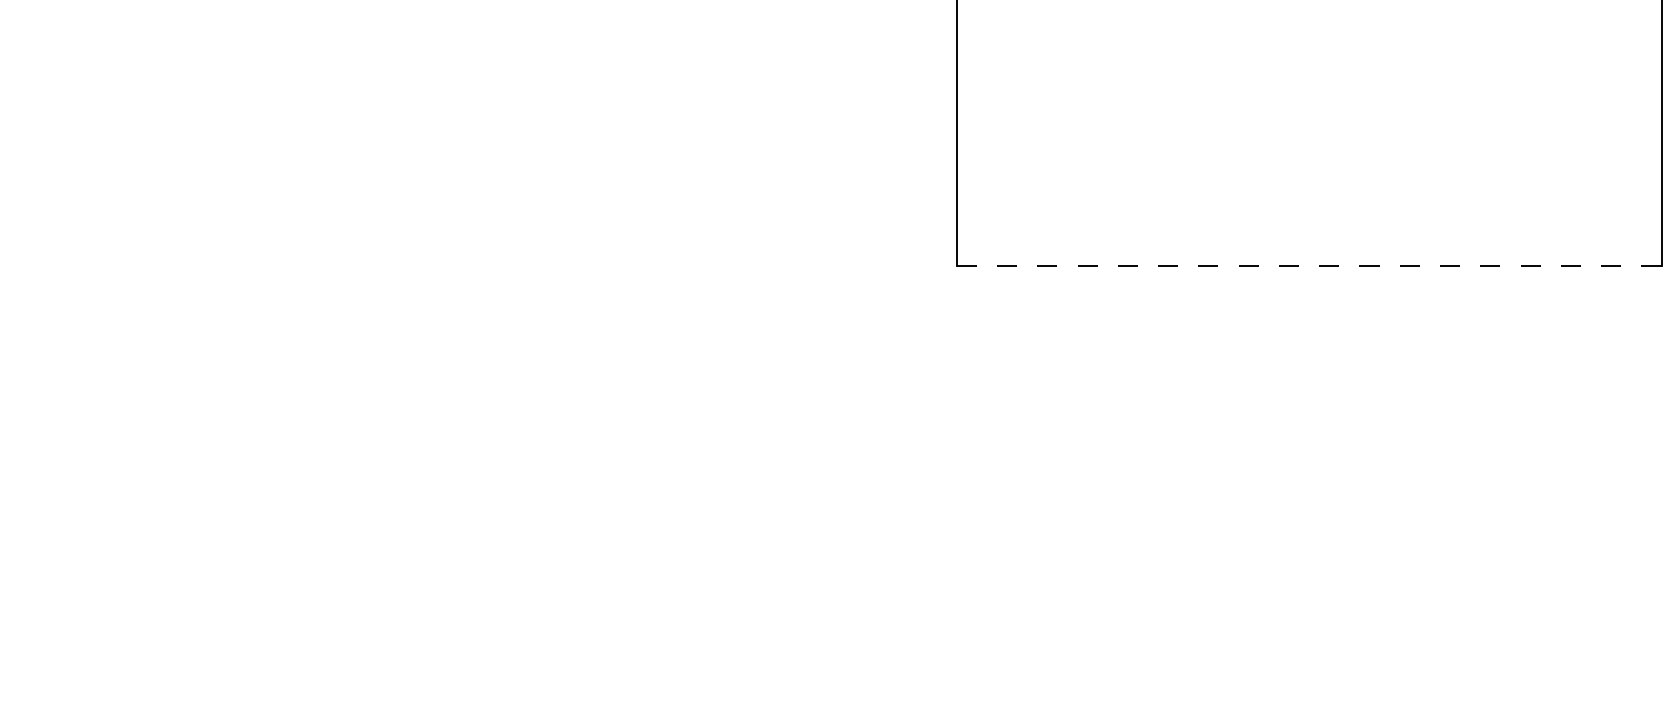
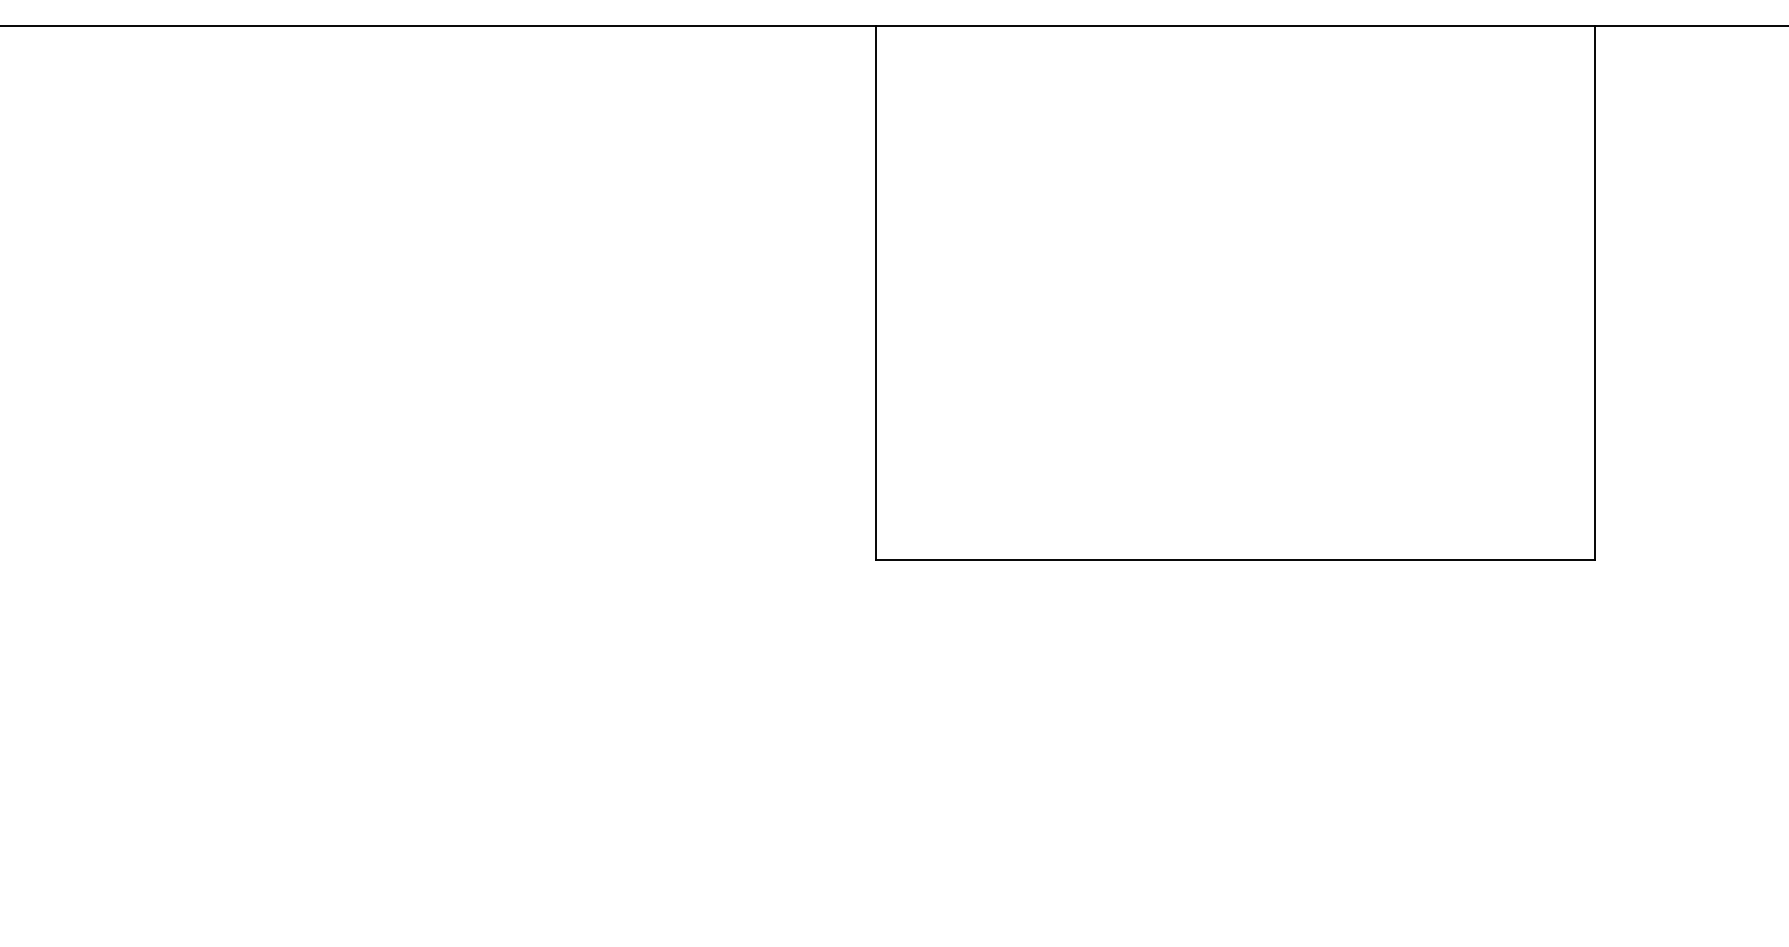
line: (1309, 266) -> (1235, 560), dashed -> solid

